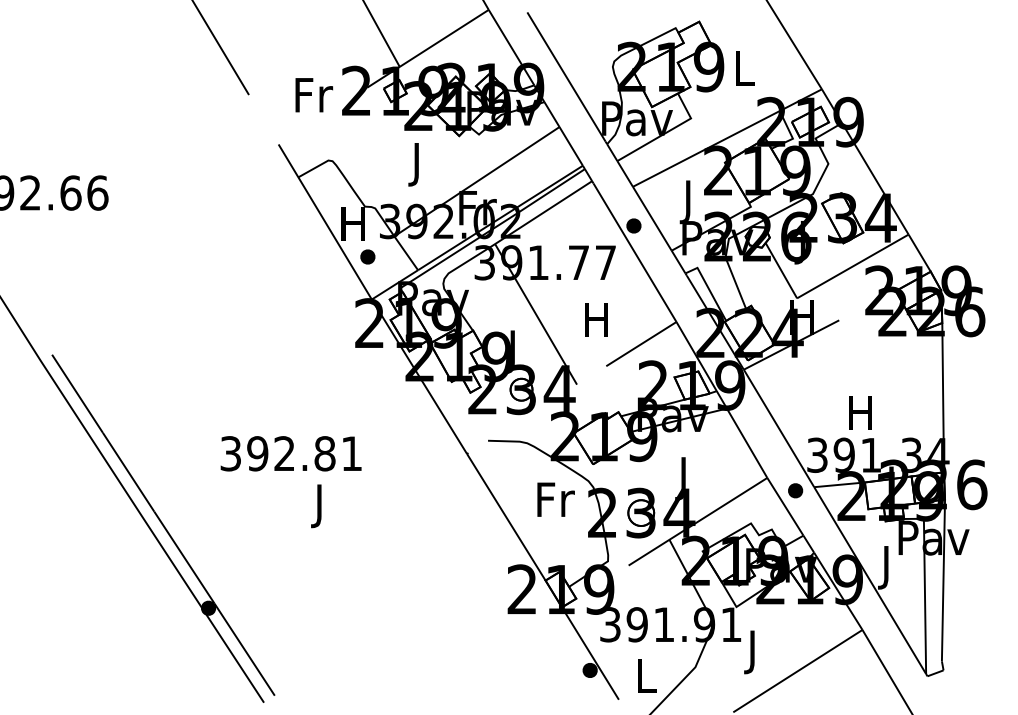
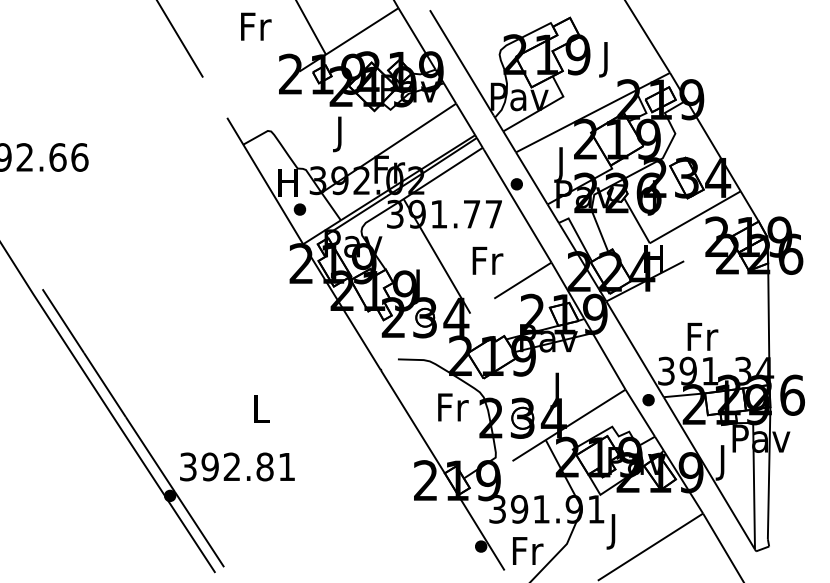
text: (743, 72) -> (606, 59), L -> J
text: (314, 94) -> (256, 26), moved
text: (597, 319) -> (487, 260), H -> Fr
text: (861, 412) -> (702, 336), H -> Fr
text: (291, 453) -> (237, 466), moved
text: (320, 505) -> (261, 412), J -> L
text: (648, 675) -> (528, 550), L -> Fr

